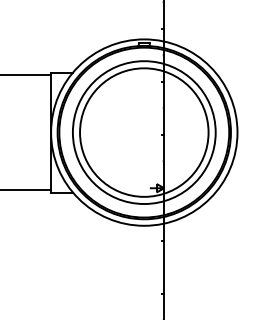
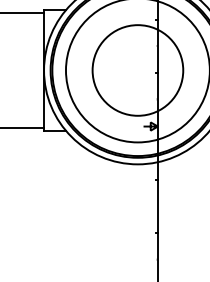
circle: (144, 132) -> (138, 70), size x0.7

